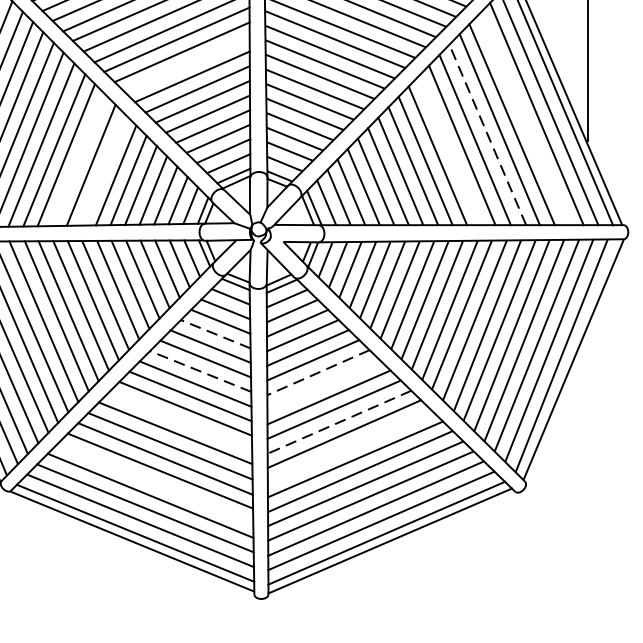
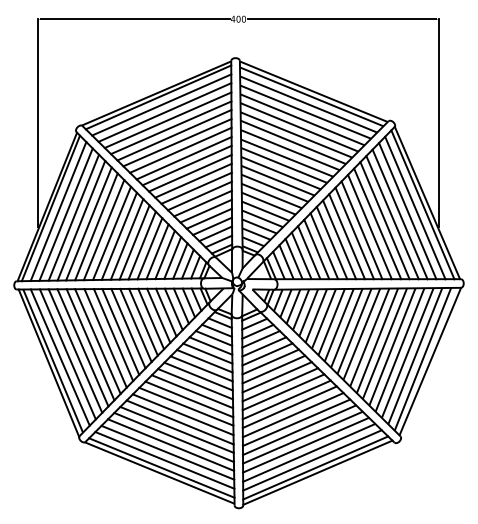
line: (187, 64) -> (193, 180), added
line: (523, 119) -> (399, 214), added
line: (487, 134) -> (377, 223), dashed -> solid
line: (450, 150) -> (354, 233), added
line: (77, 160) -> (126, 239), added
line: (102, 170) -> (141, 245), added
line: (215, 333) -> (210, 345), dashed -> solid
line: (200, 370) -> (201, 368), dashed -> solid
line: (317, 372) -> (273, 369), dashed -> solid
line: (322, 385) -> (276, 377), added
line: (180, 421) -> (189, 399), added
line: (339, 423) -> (286, 400), dashed -> solid
line: (348, 447) -> (292, 415), added
line: (154, 483) -> (173, 437), added

